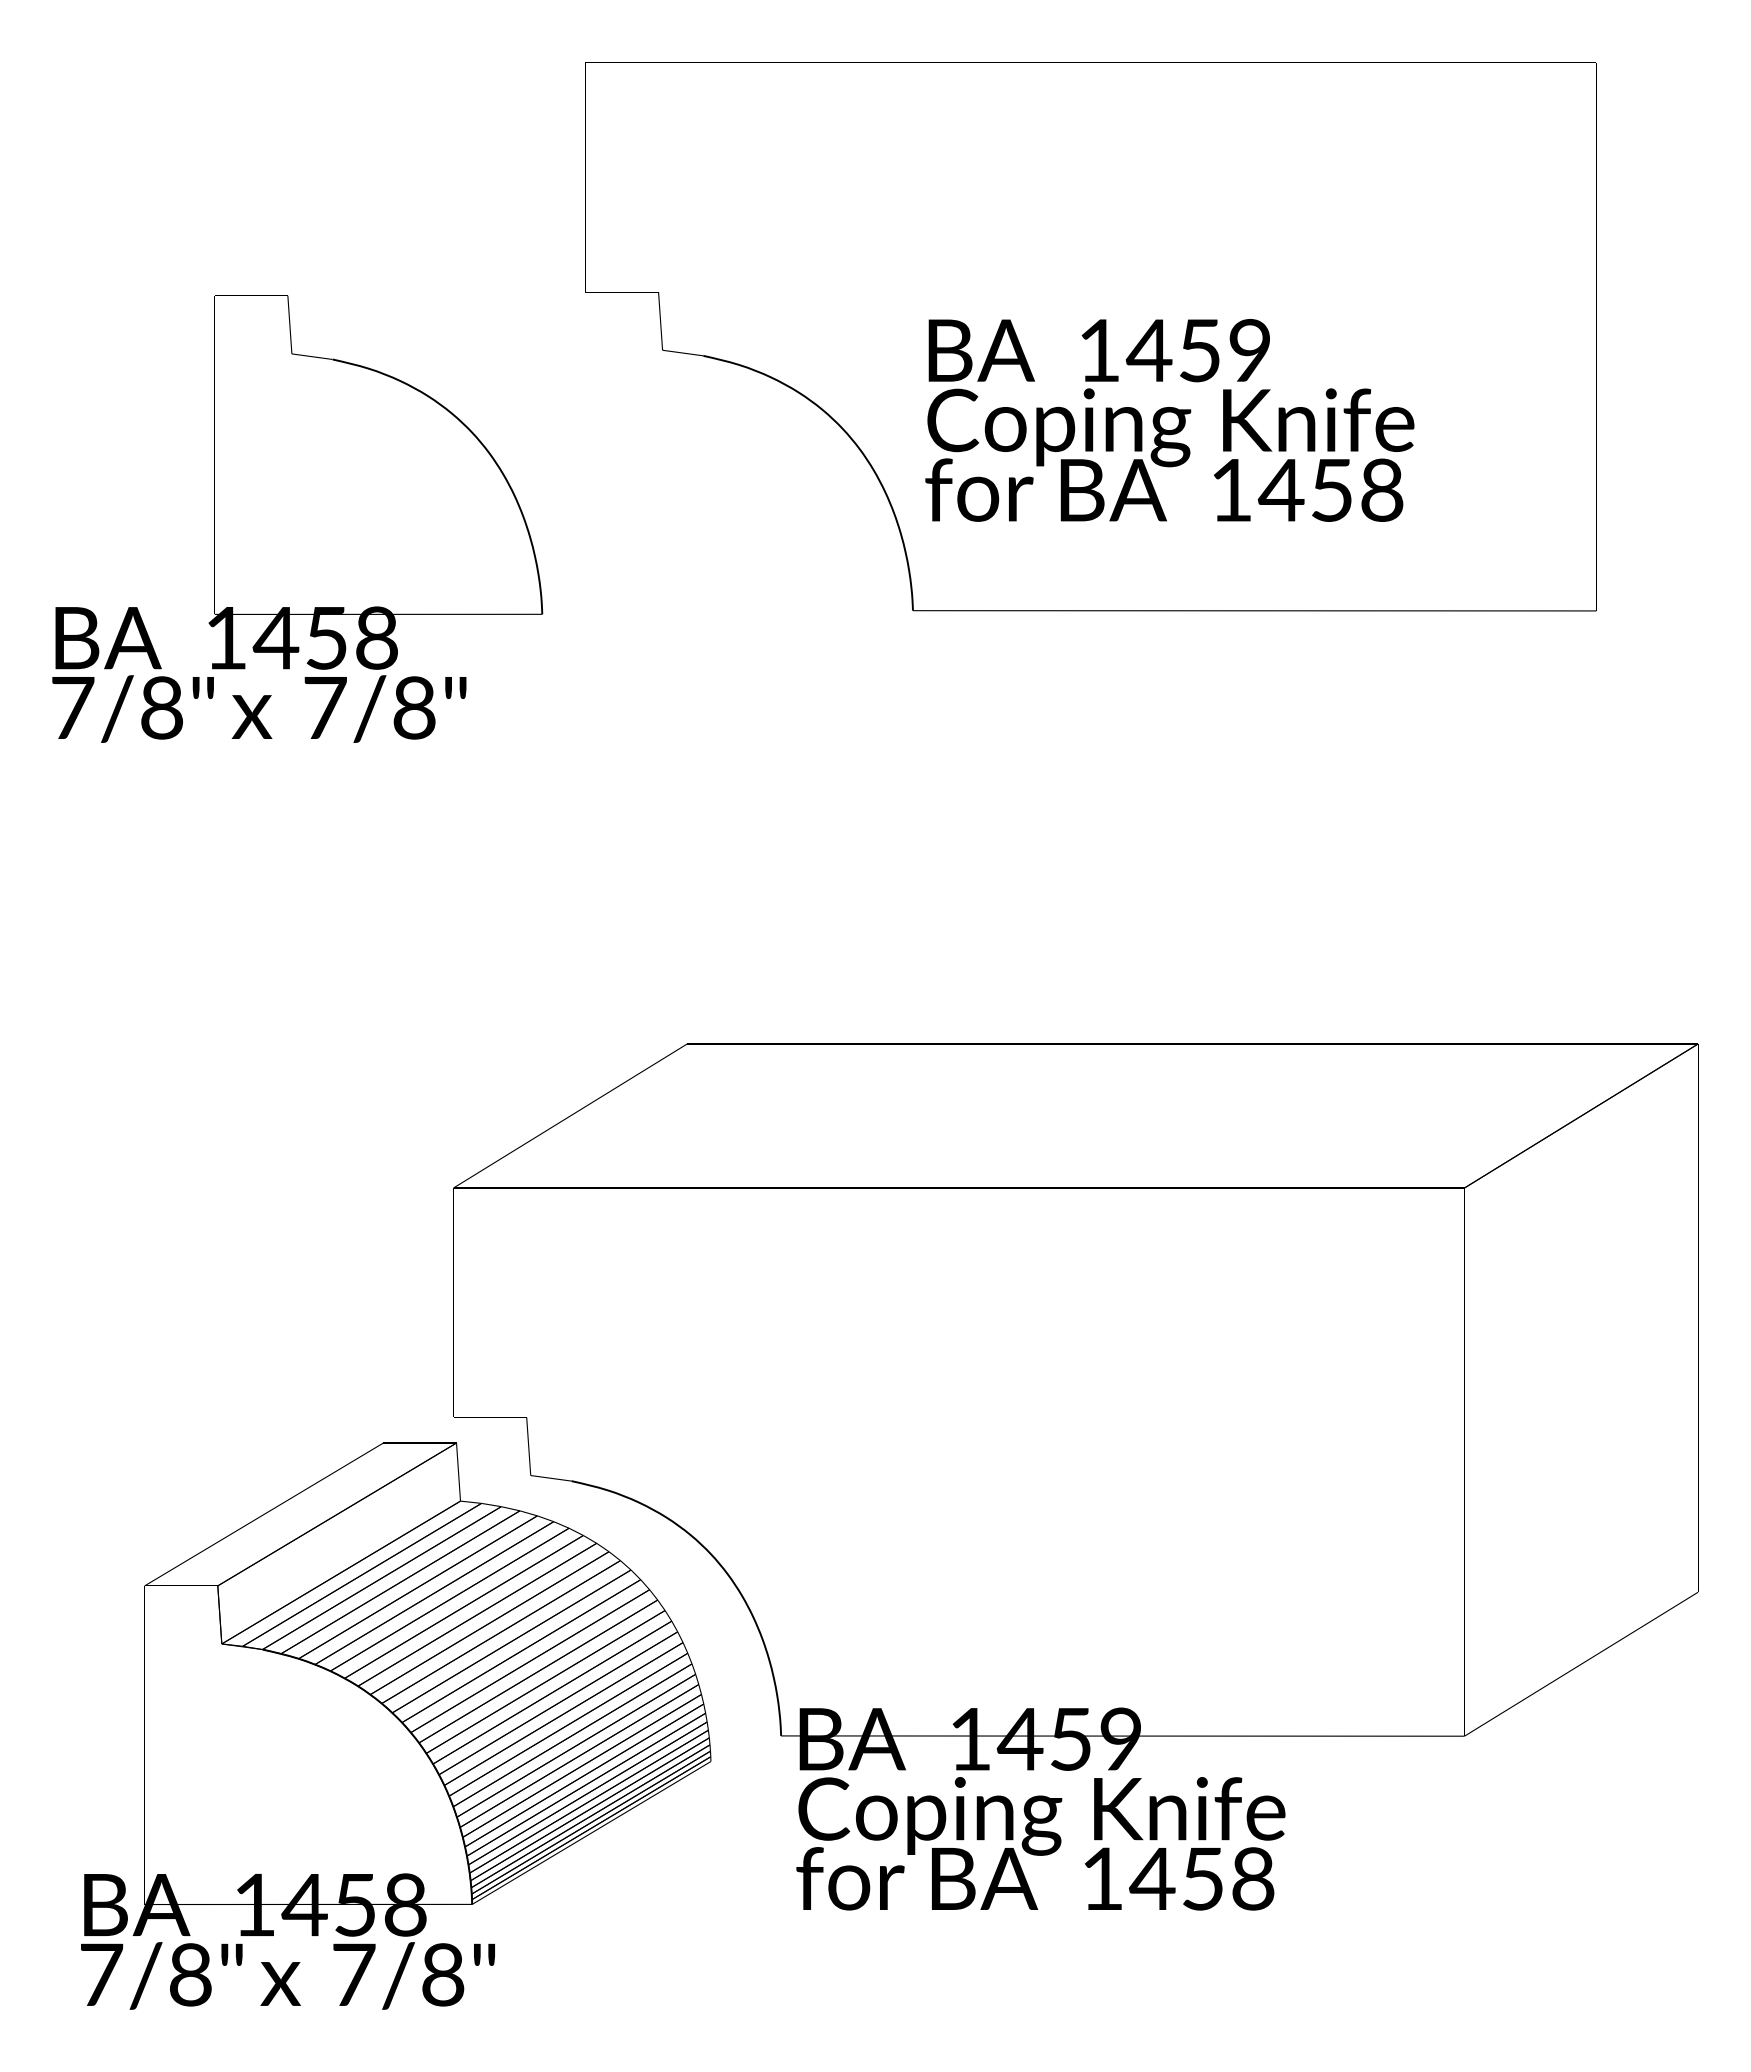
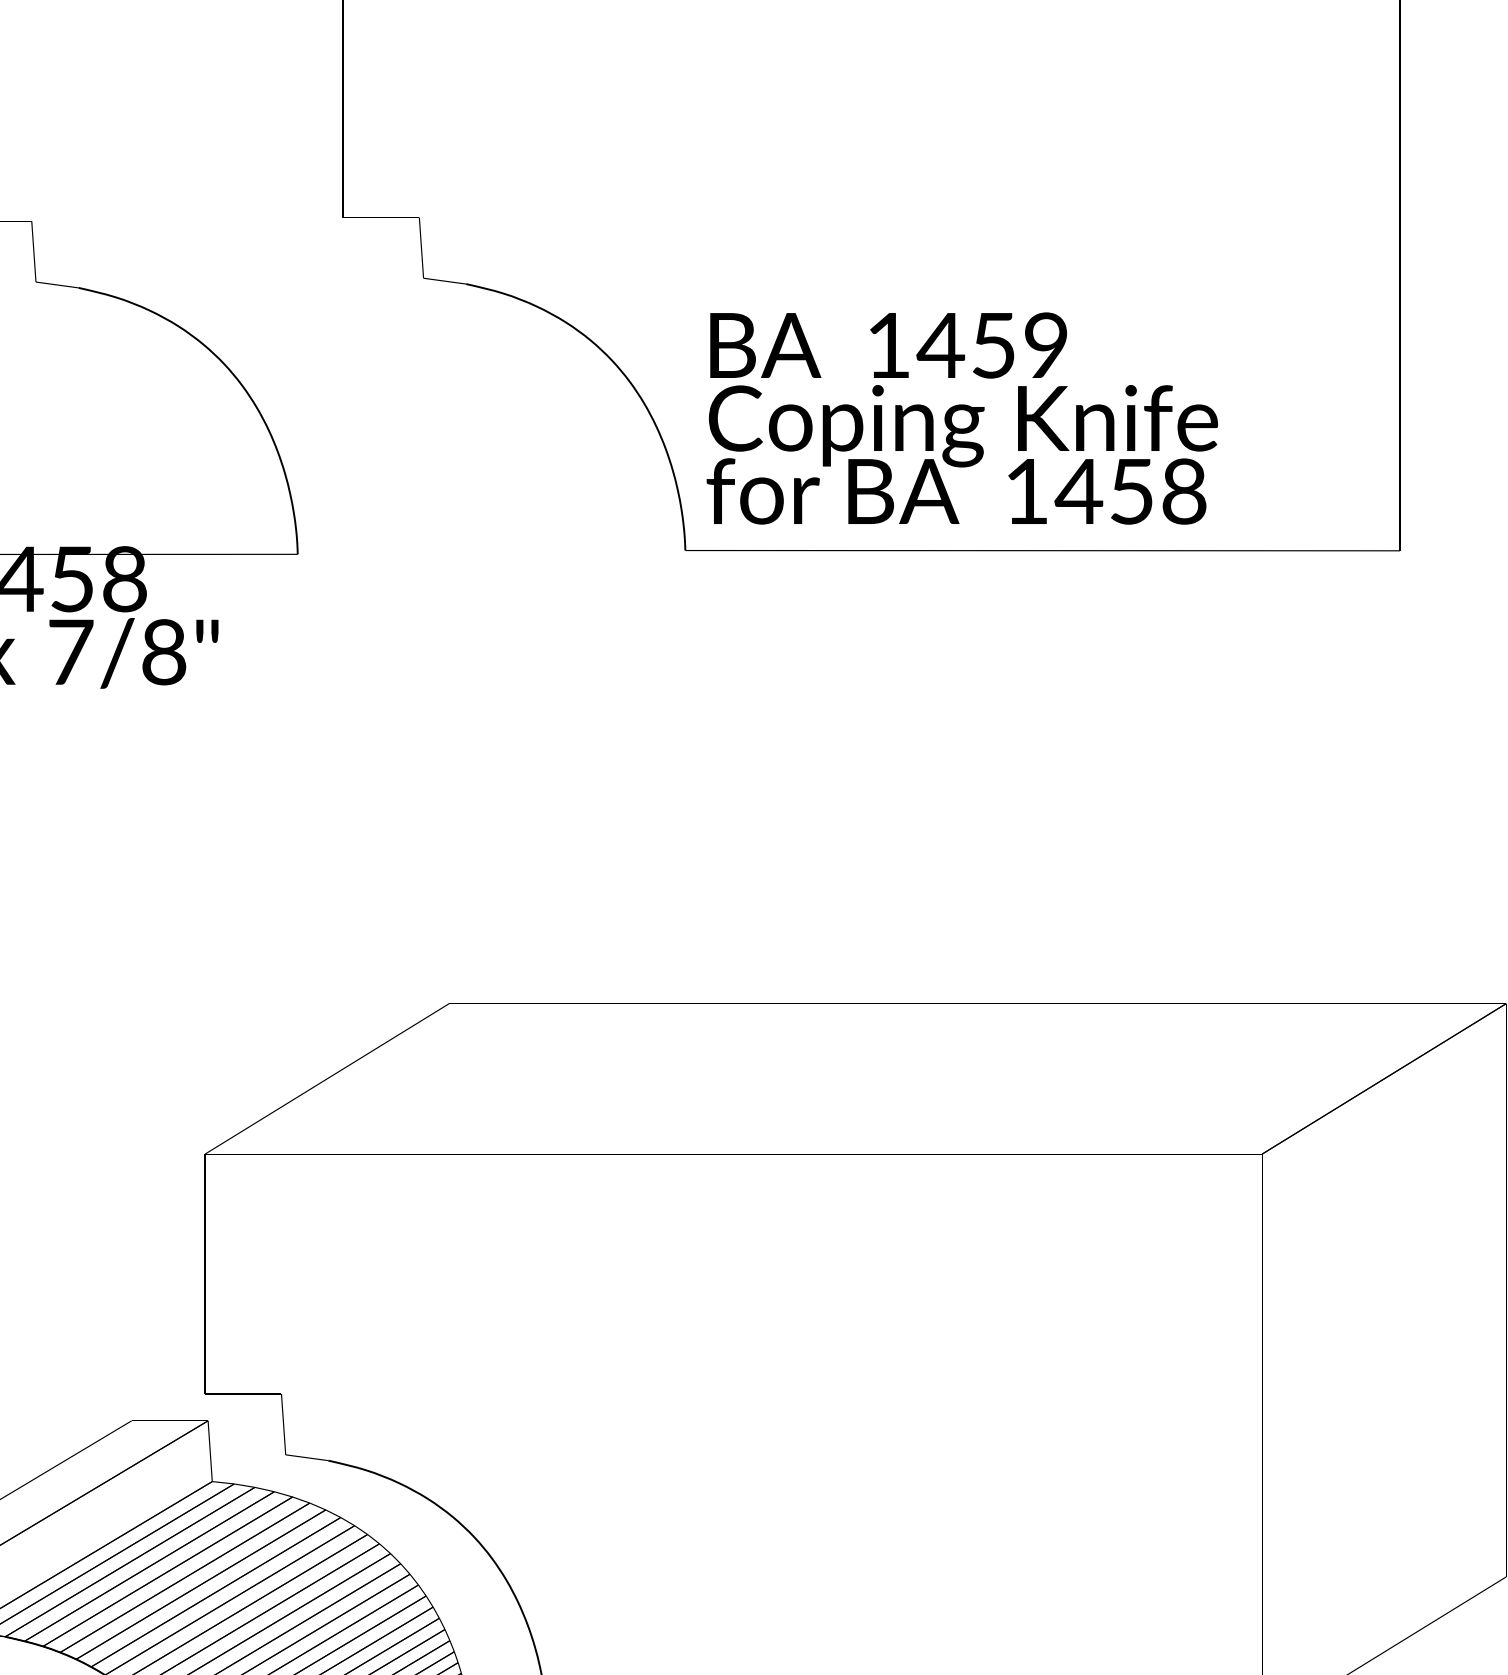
text: (1169, 420) -> (961, 418), moved

